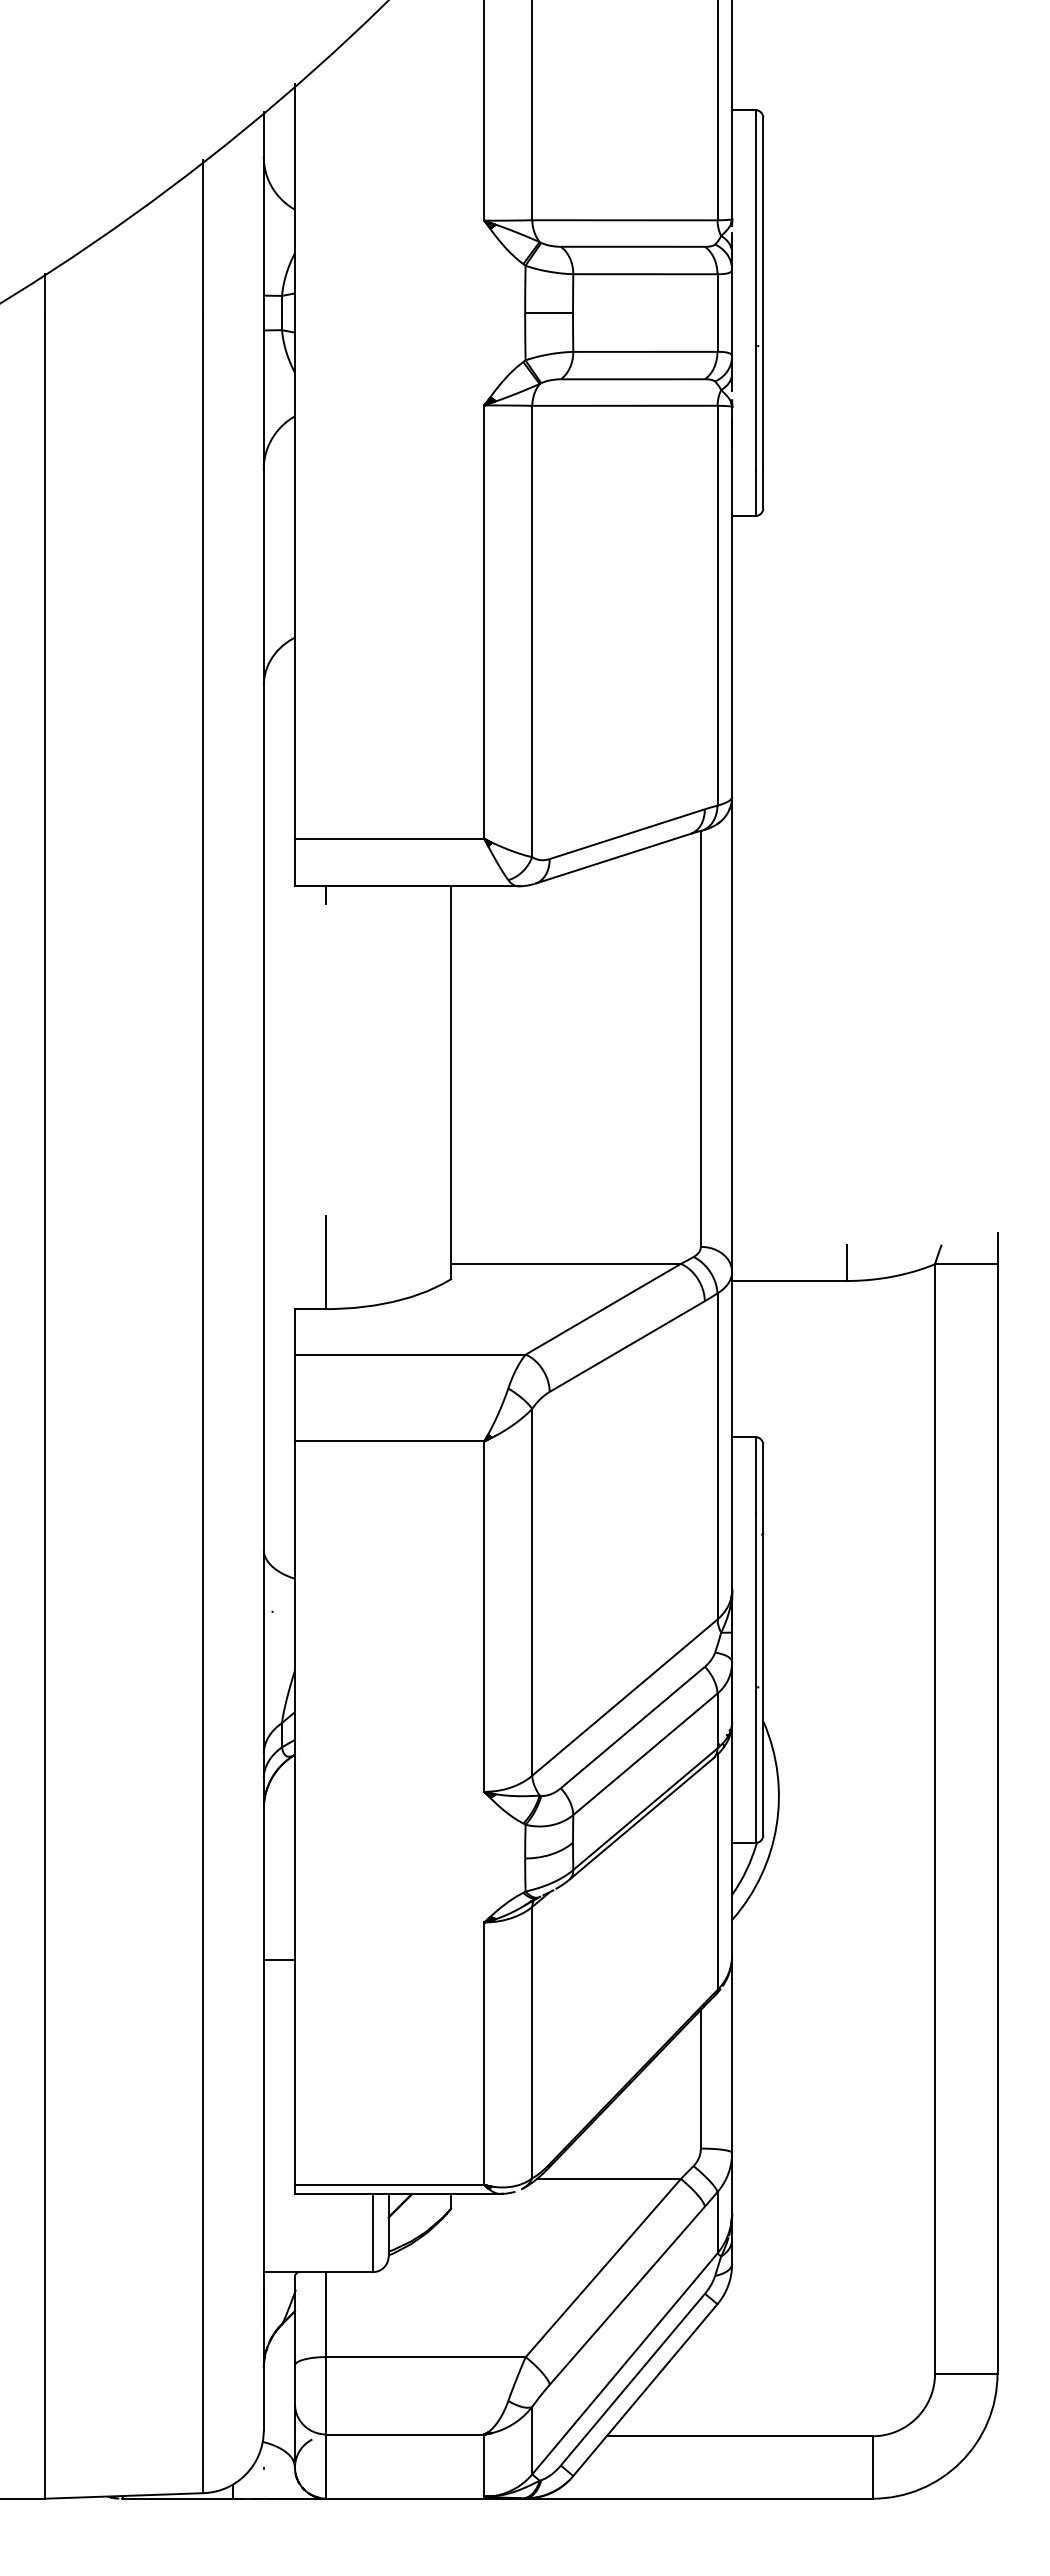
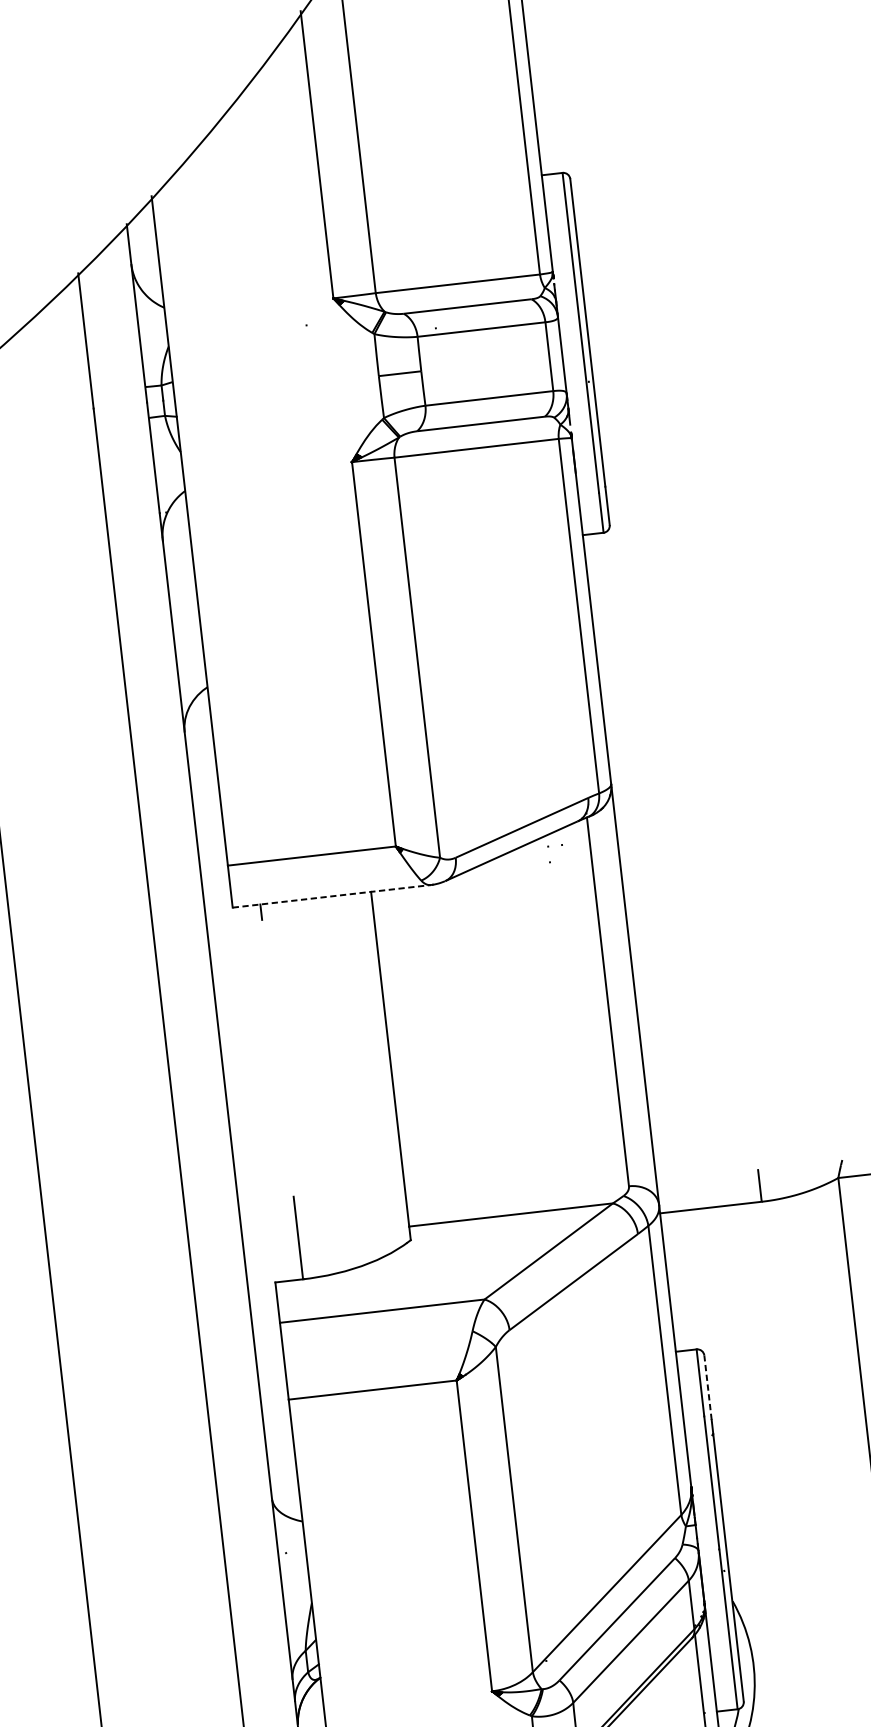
line: (406, 886) -> (331, 896), solid -> dashed
line: (763, 1480) -> (708, 1387), solid -> dashed

